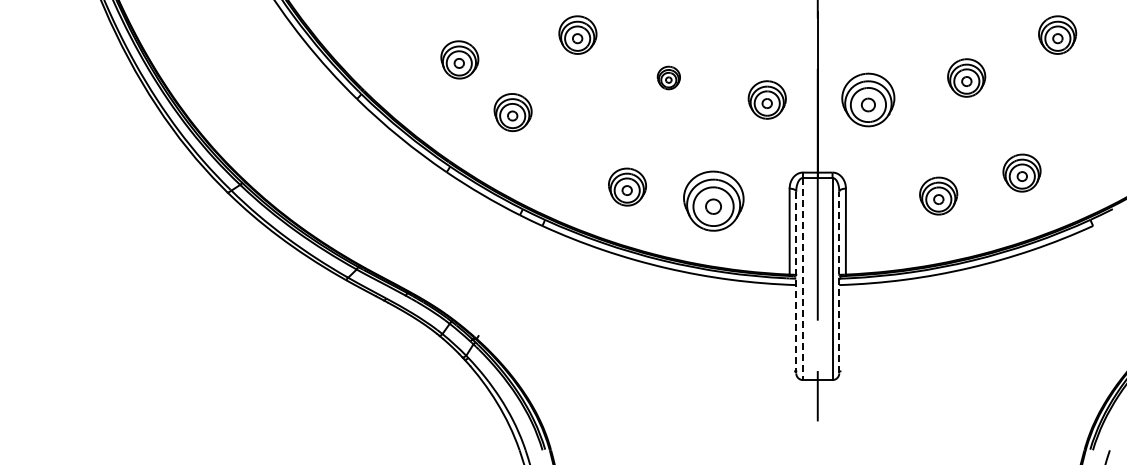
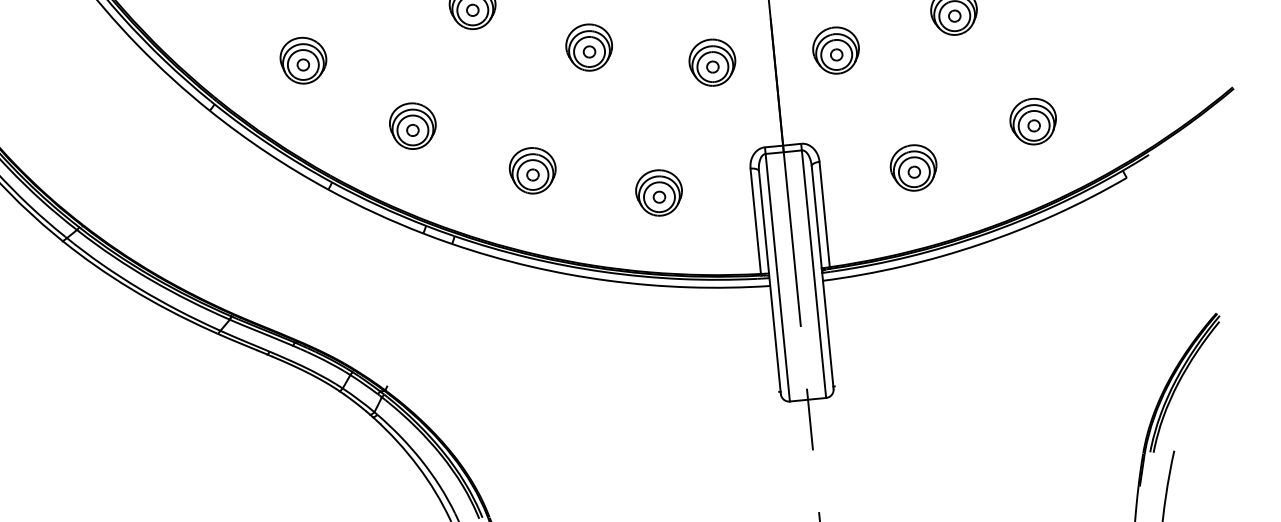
part: (459, 59) -> (303, 60), moved
part: (668, 77) -> (588, 47), size x1.67
part: (867, 99) -> (835, 50), size x0.71
part: (512, 112) -> (412, 126), moved
part: (627, 186) -> (532, 169), moved
part: (938, 195) -> (913, 167), moved
part: (713, 200) -> (658, 192), size x0.62
line: (802, 279) -> (777, 278), dashed -> solid
line: (796, 282) -> (770, 282), dashed -> solid
line: (839, 282) -> (822, 277), dashed -> solid

